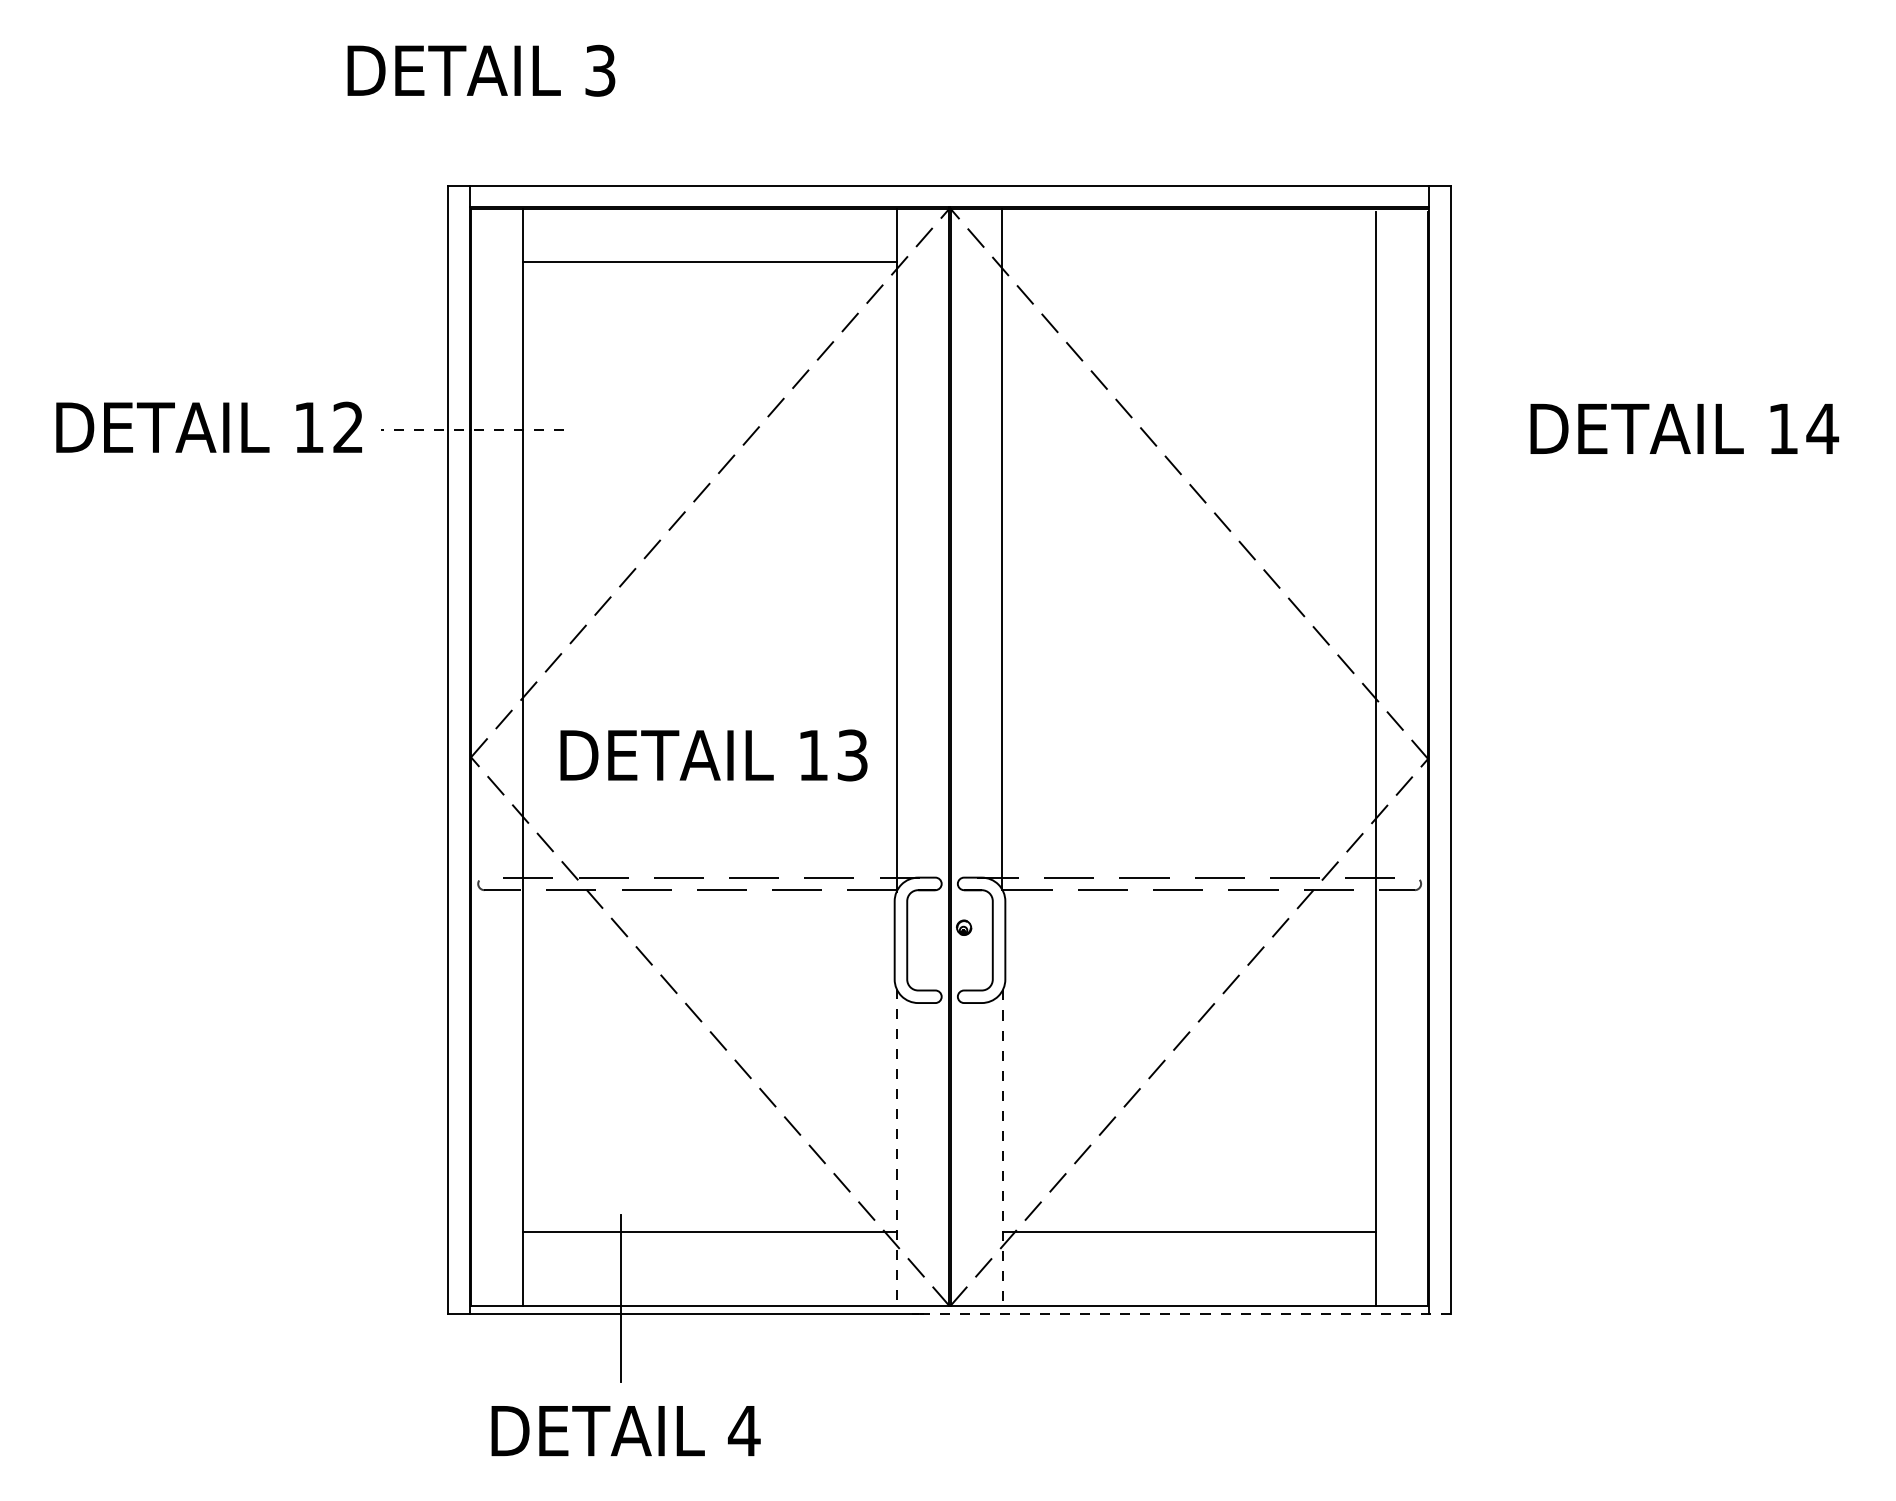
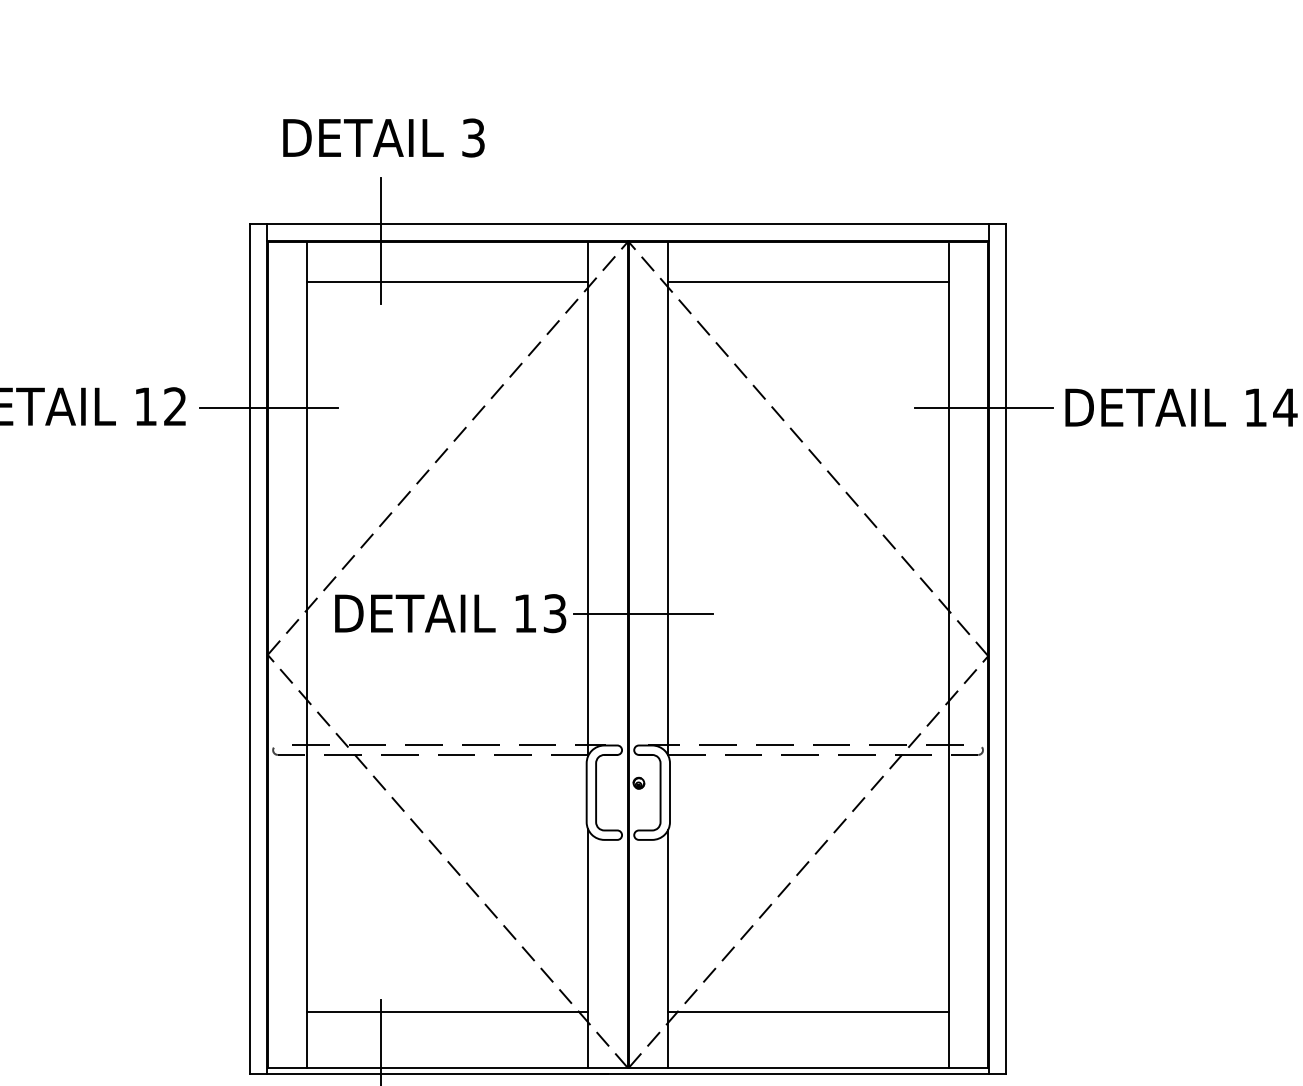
text: (481, 70) -> (384, 137), moved
line: (620, 207) -> (380, 240), added
line: (1189, 262) -> (808, 282), added
line: (472, 429) -> (268, 408), dashed -> solid
line: (1421, 429) -> (983, 408), added
line: (969, 703) -> (643, 614), added
text: (713, 755) -> (450, 613), moved
line: (896, 1147) -> (588, 948), dashed -> solid
line: (1002, 1148) -> (667, 949), dashed -> solid
line: (1184, 1314) -> (804, 1074), dashed -> solid

